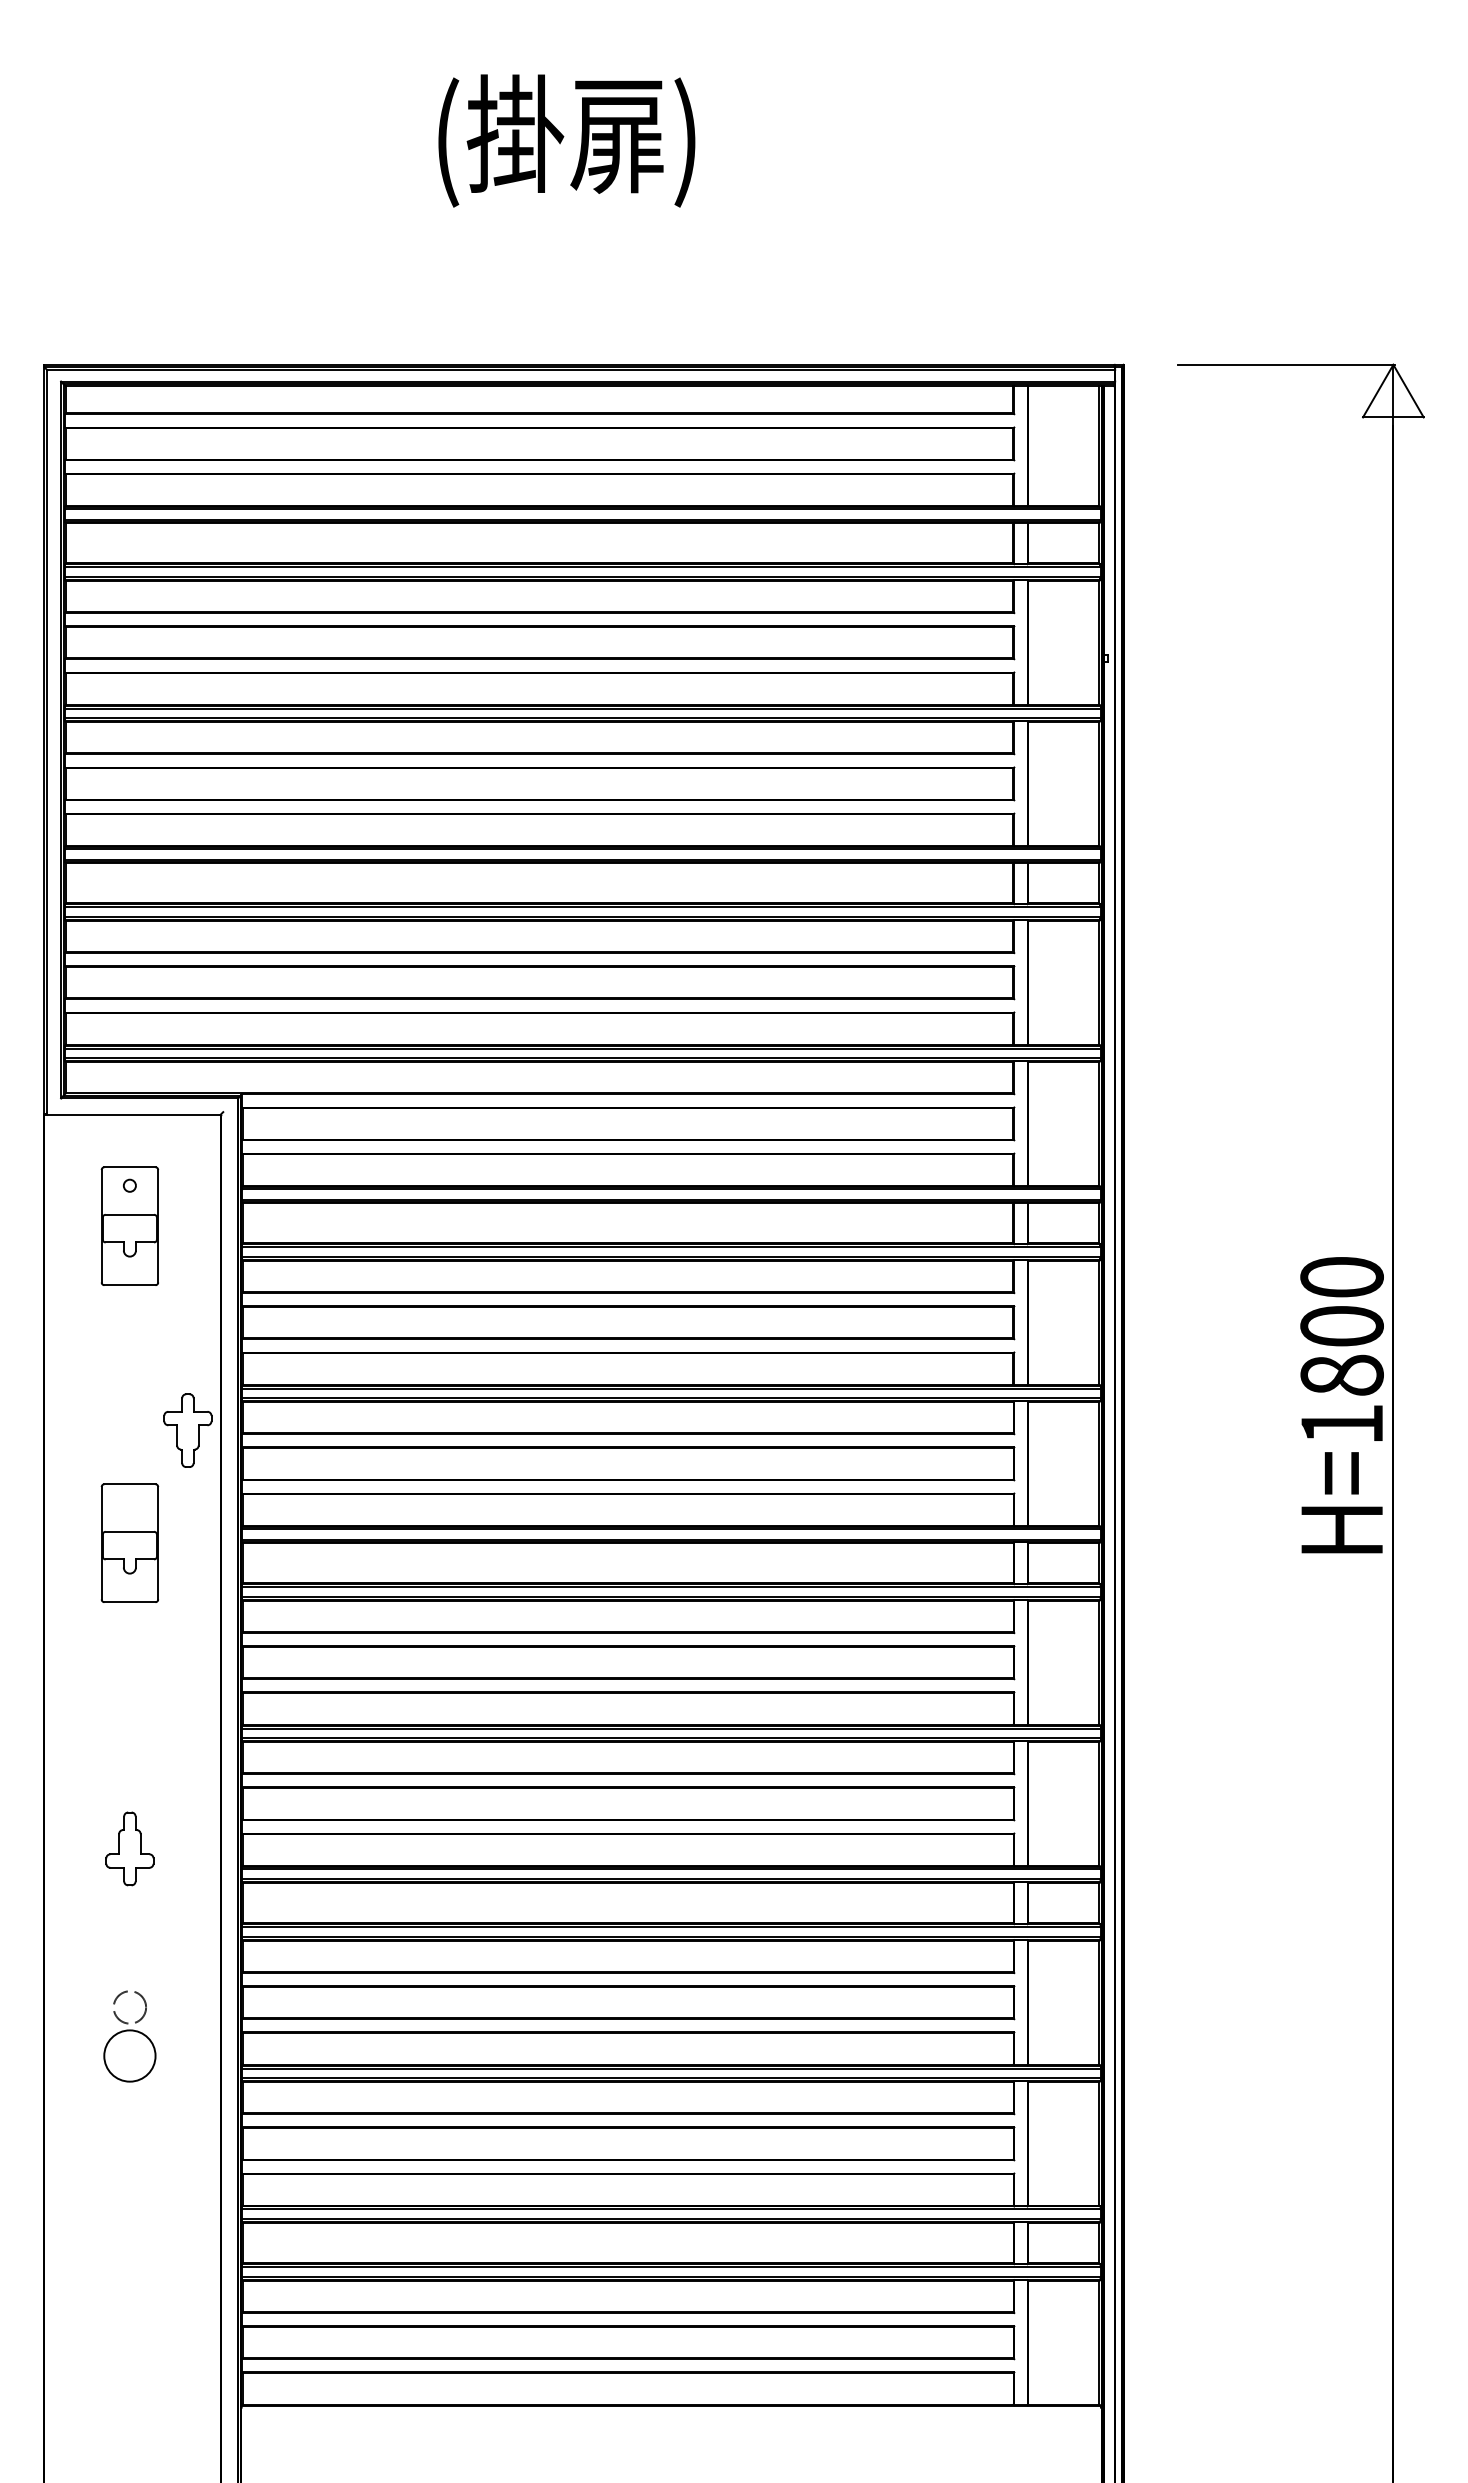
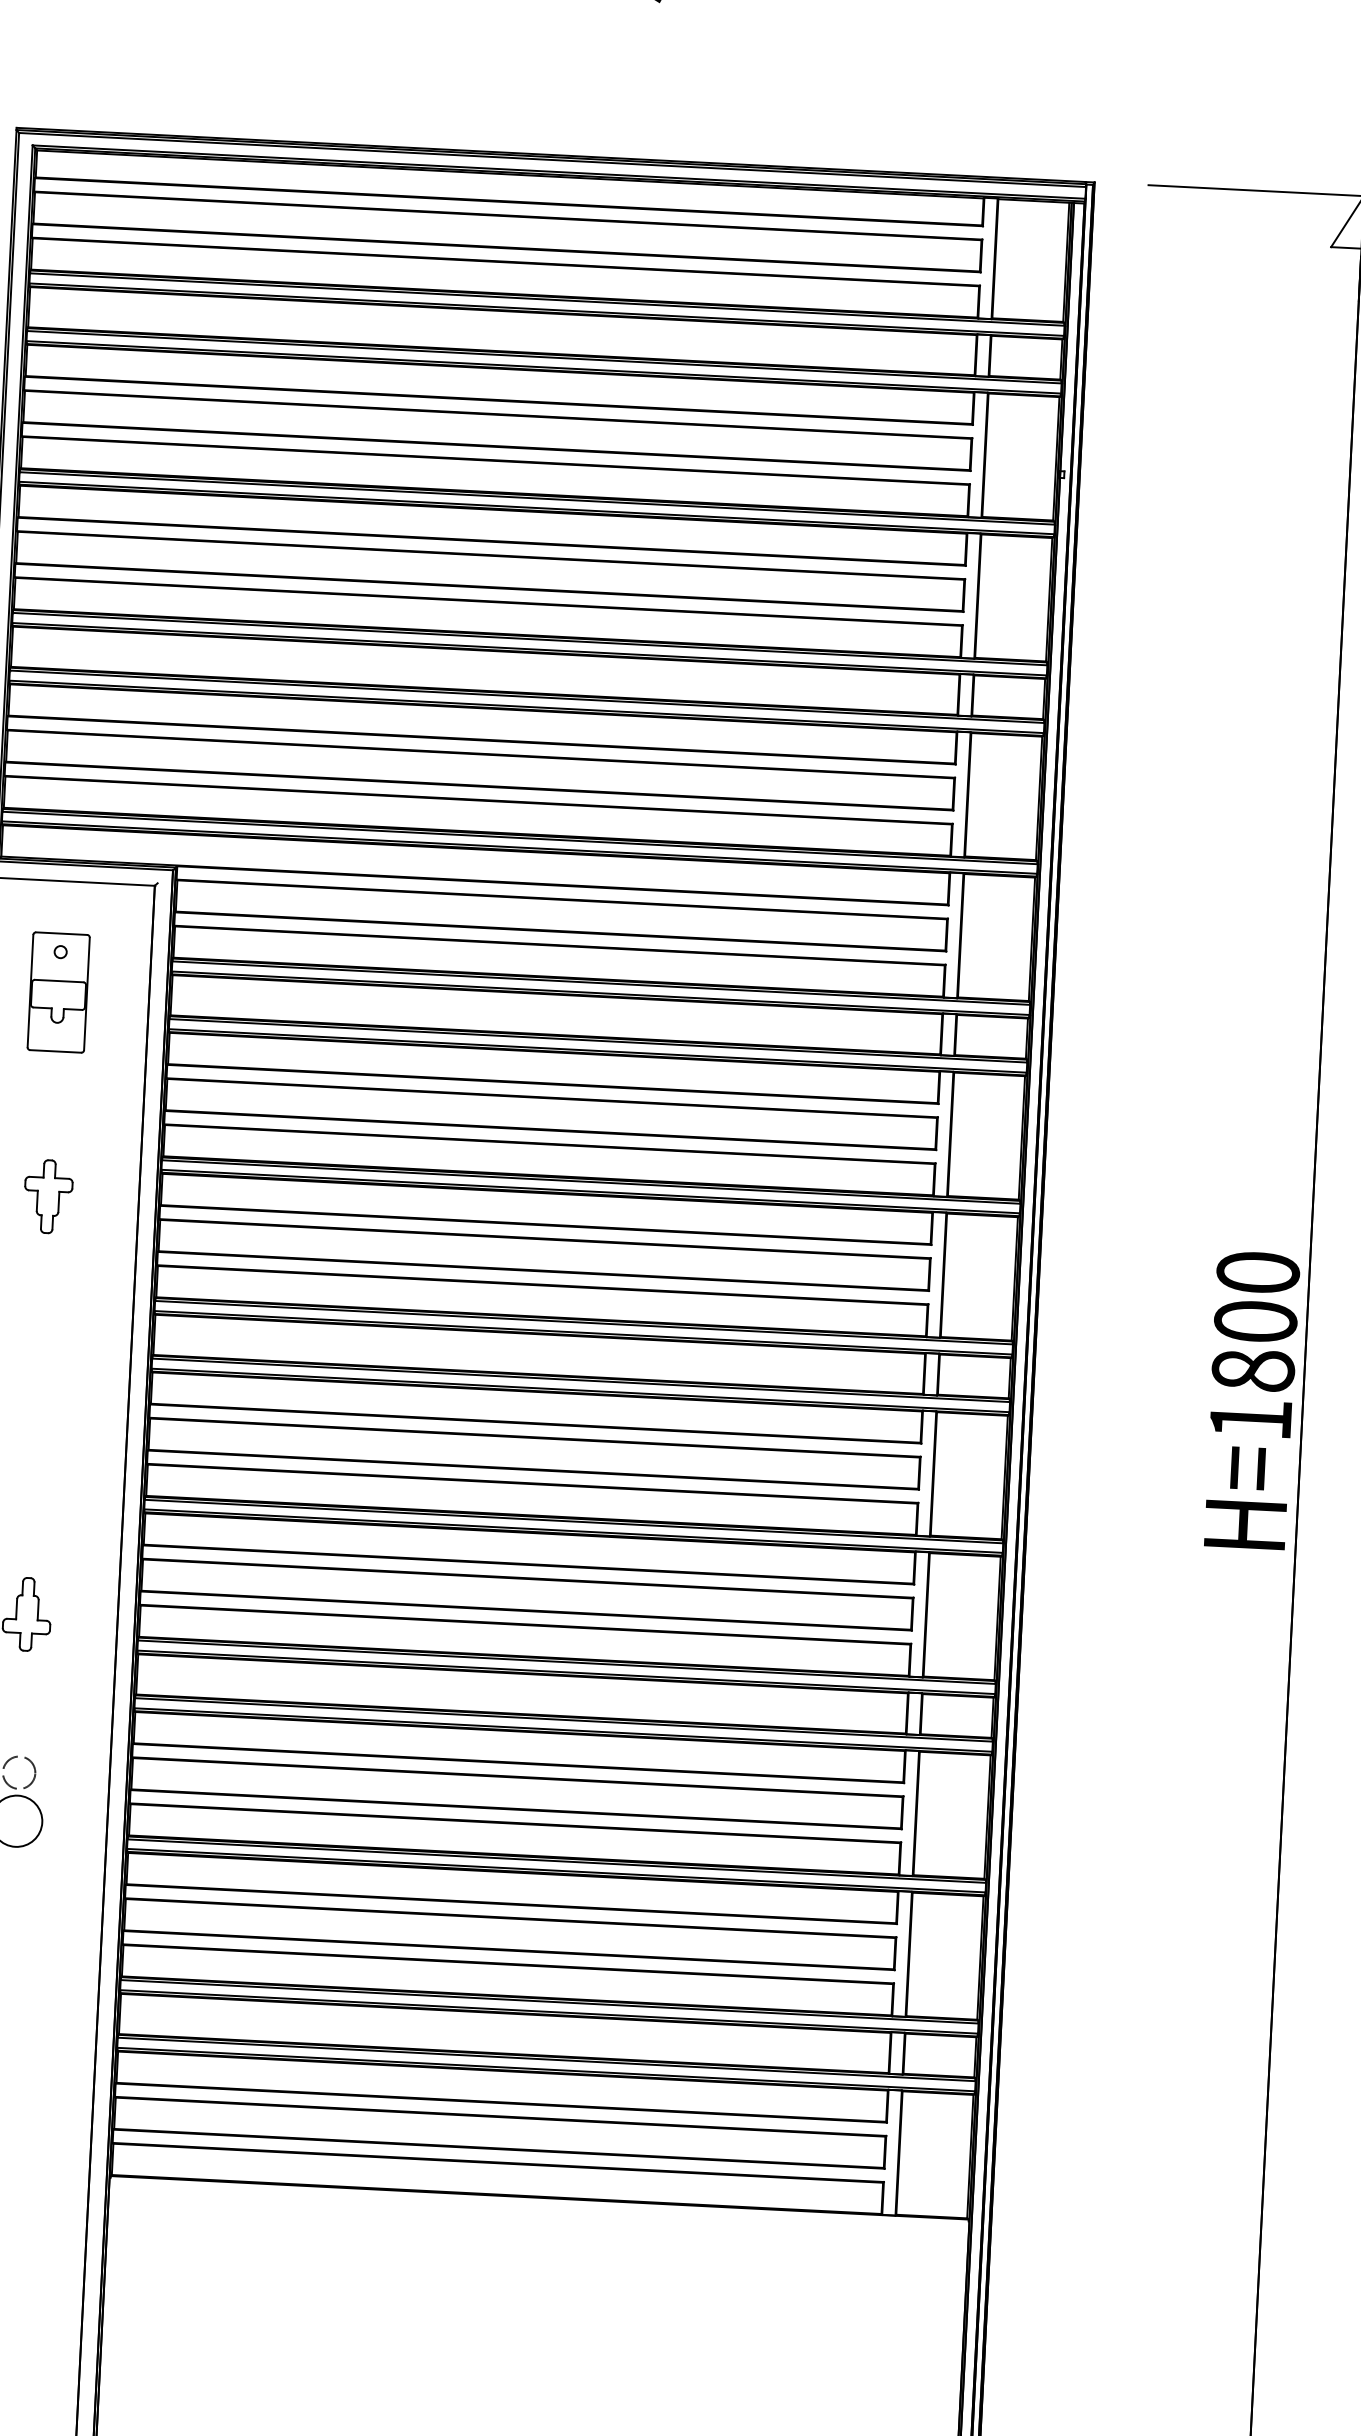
text: (1341, 1405) -> (1251, 1400), moved
part: (187, 1430) -> (47, 1196), moved
part: (129, 1542) -> (42, 1308), removed

